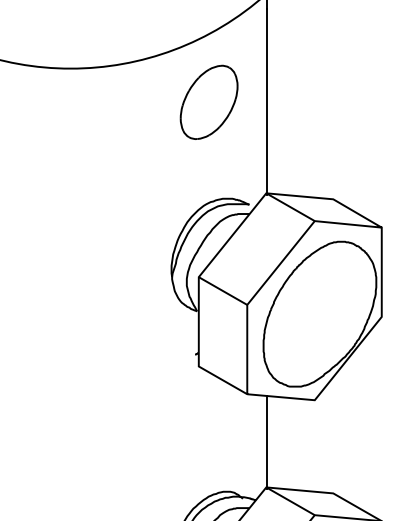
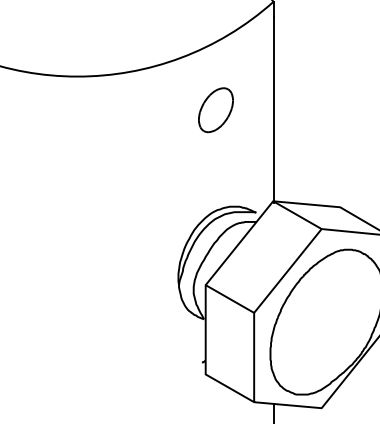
part: (208, 101) -> (215, 109), size x0.6

